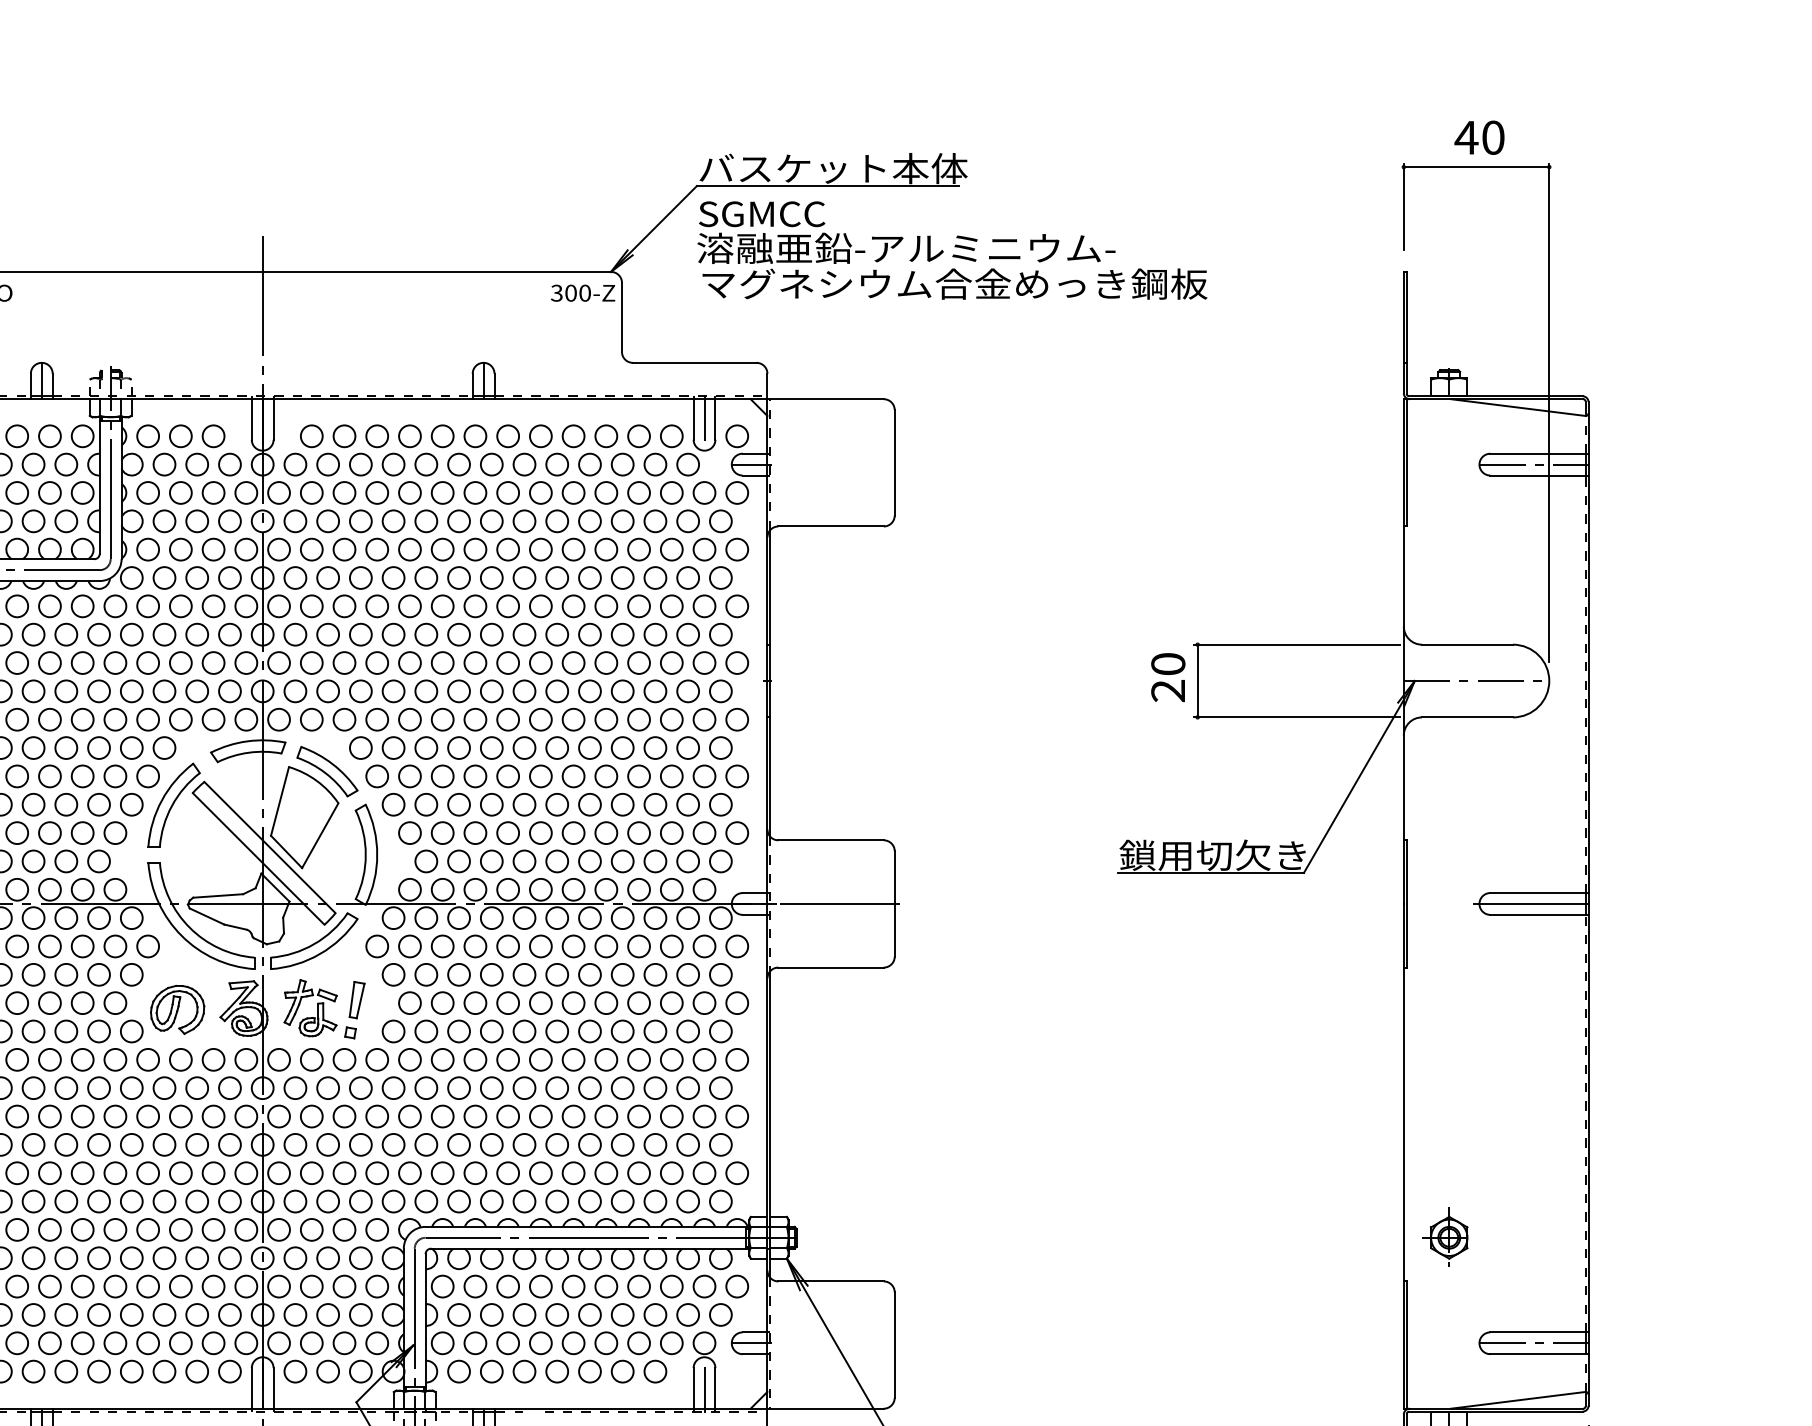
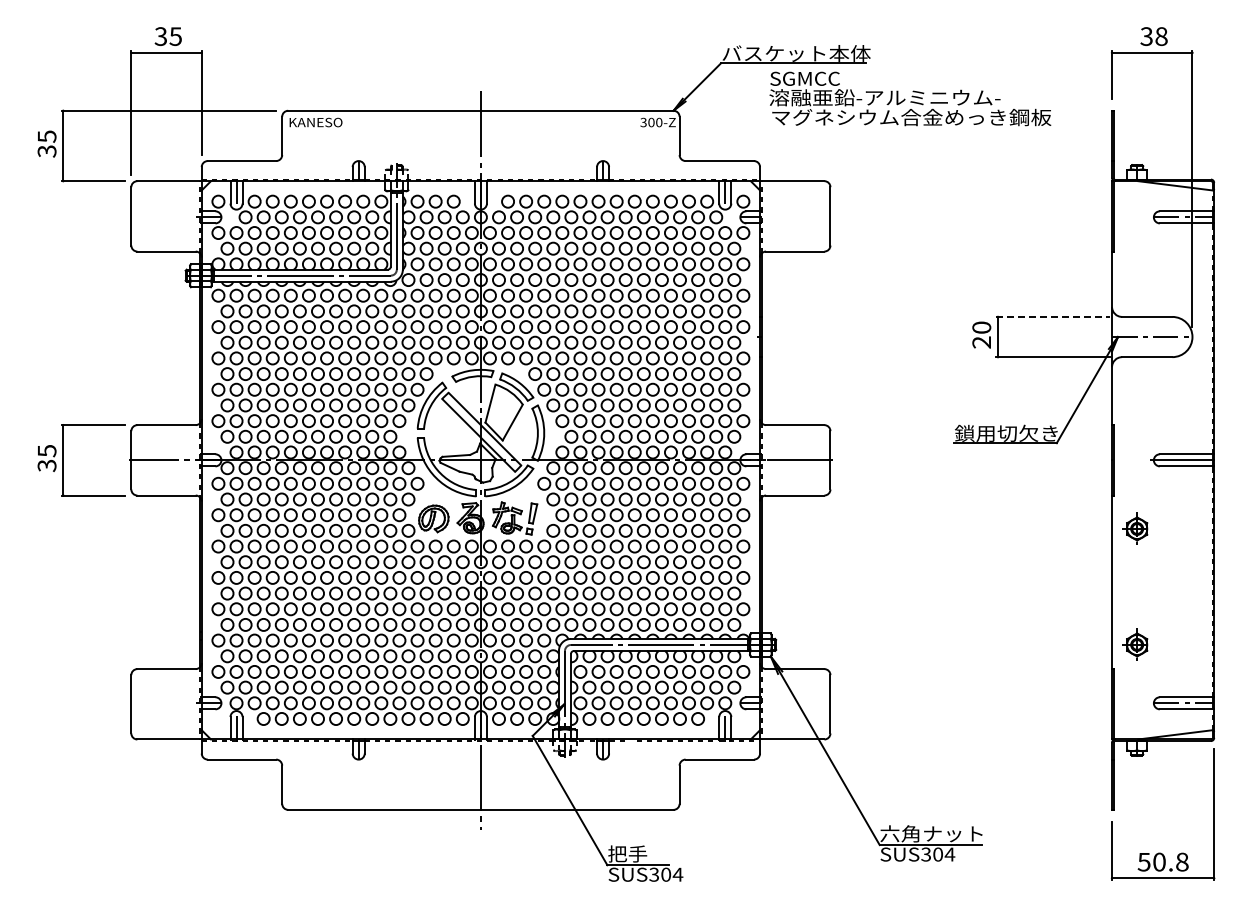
text: (1478, 137) -> (1153, 36), 40 -> 38
text: (952, 249) -> (910, 98), moved
line: (1297, 643) -> (1053, 316), solid -> dashed
part: (1446, 1027) -> (1135, 528), added

